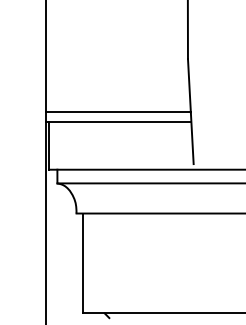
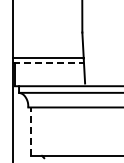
line: (120, 122) -> (49, 63), solid -> dashed
line: (83, 263) -> (31, 131), solid -> dashed

